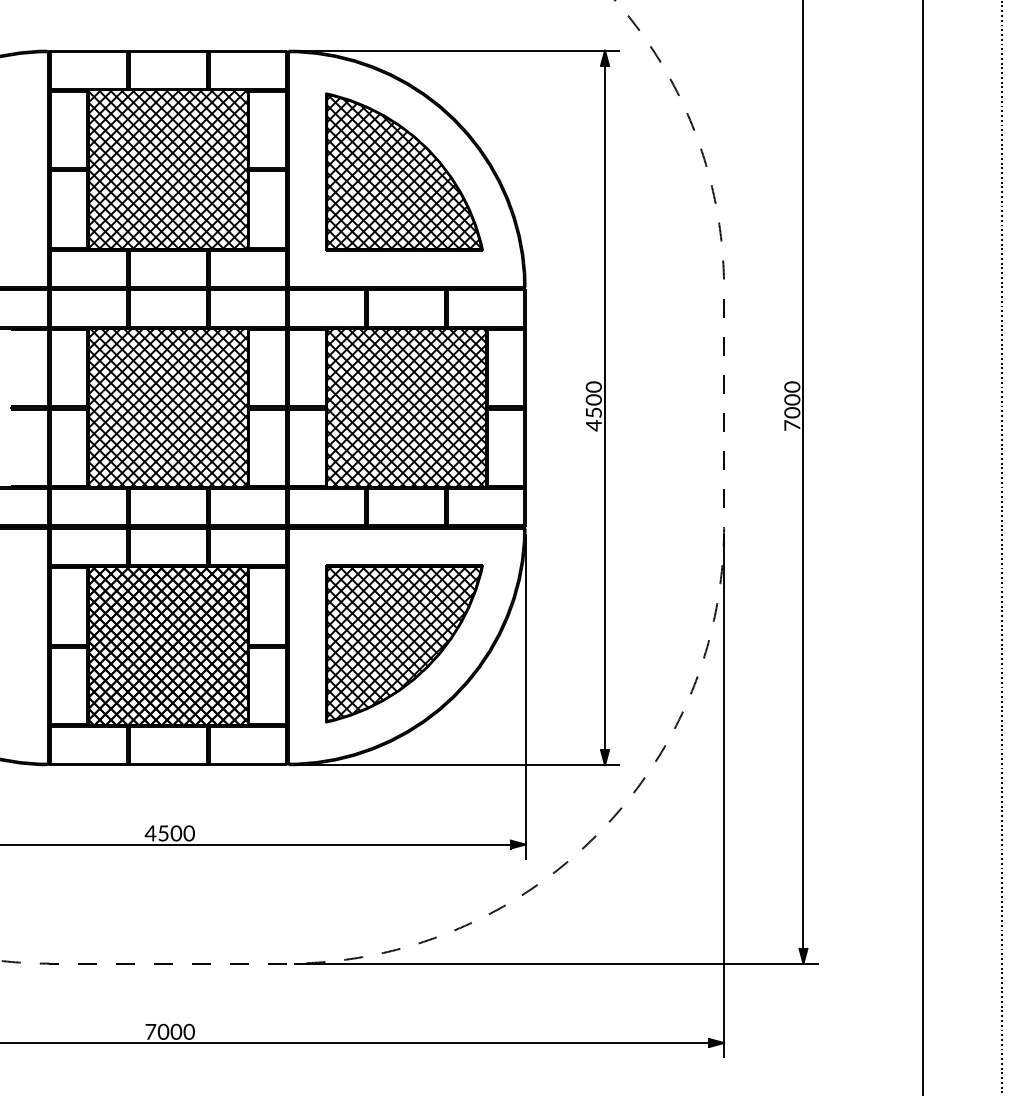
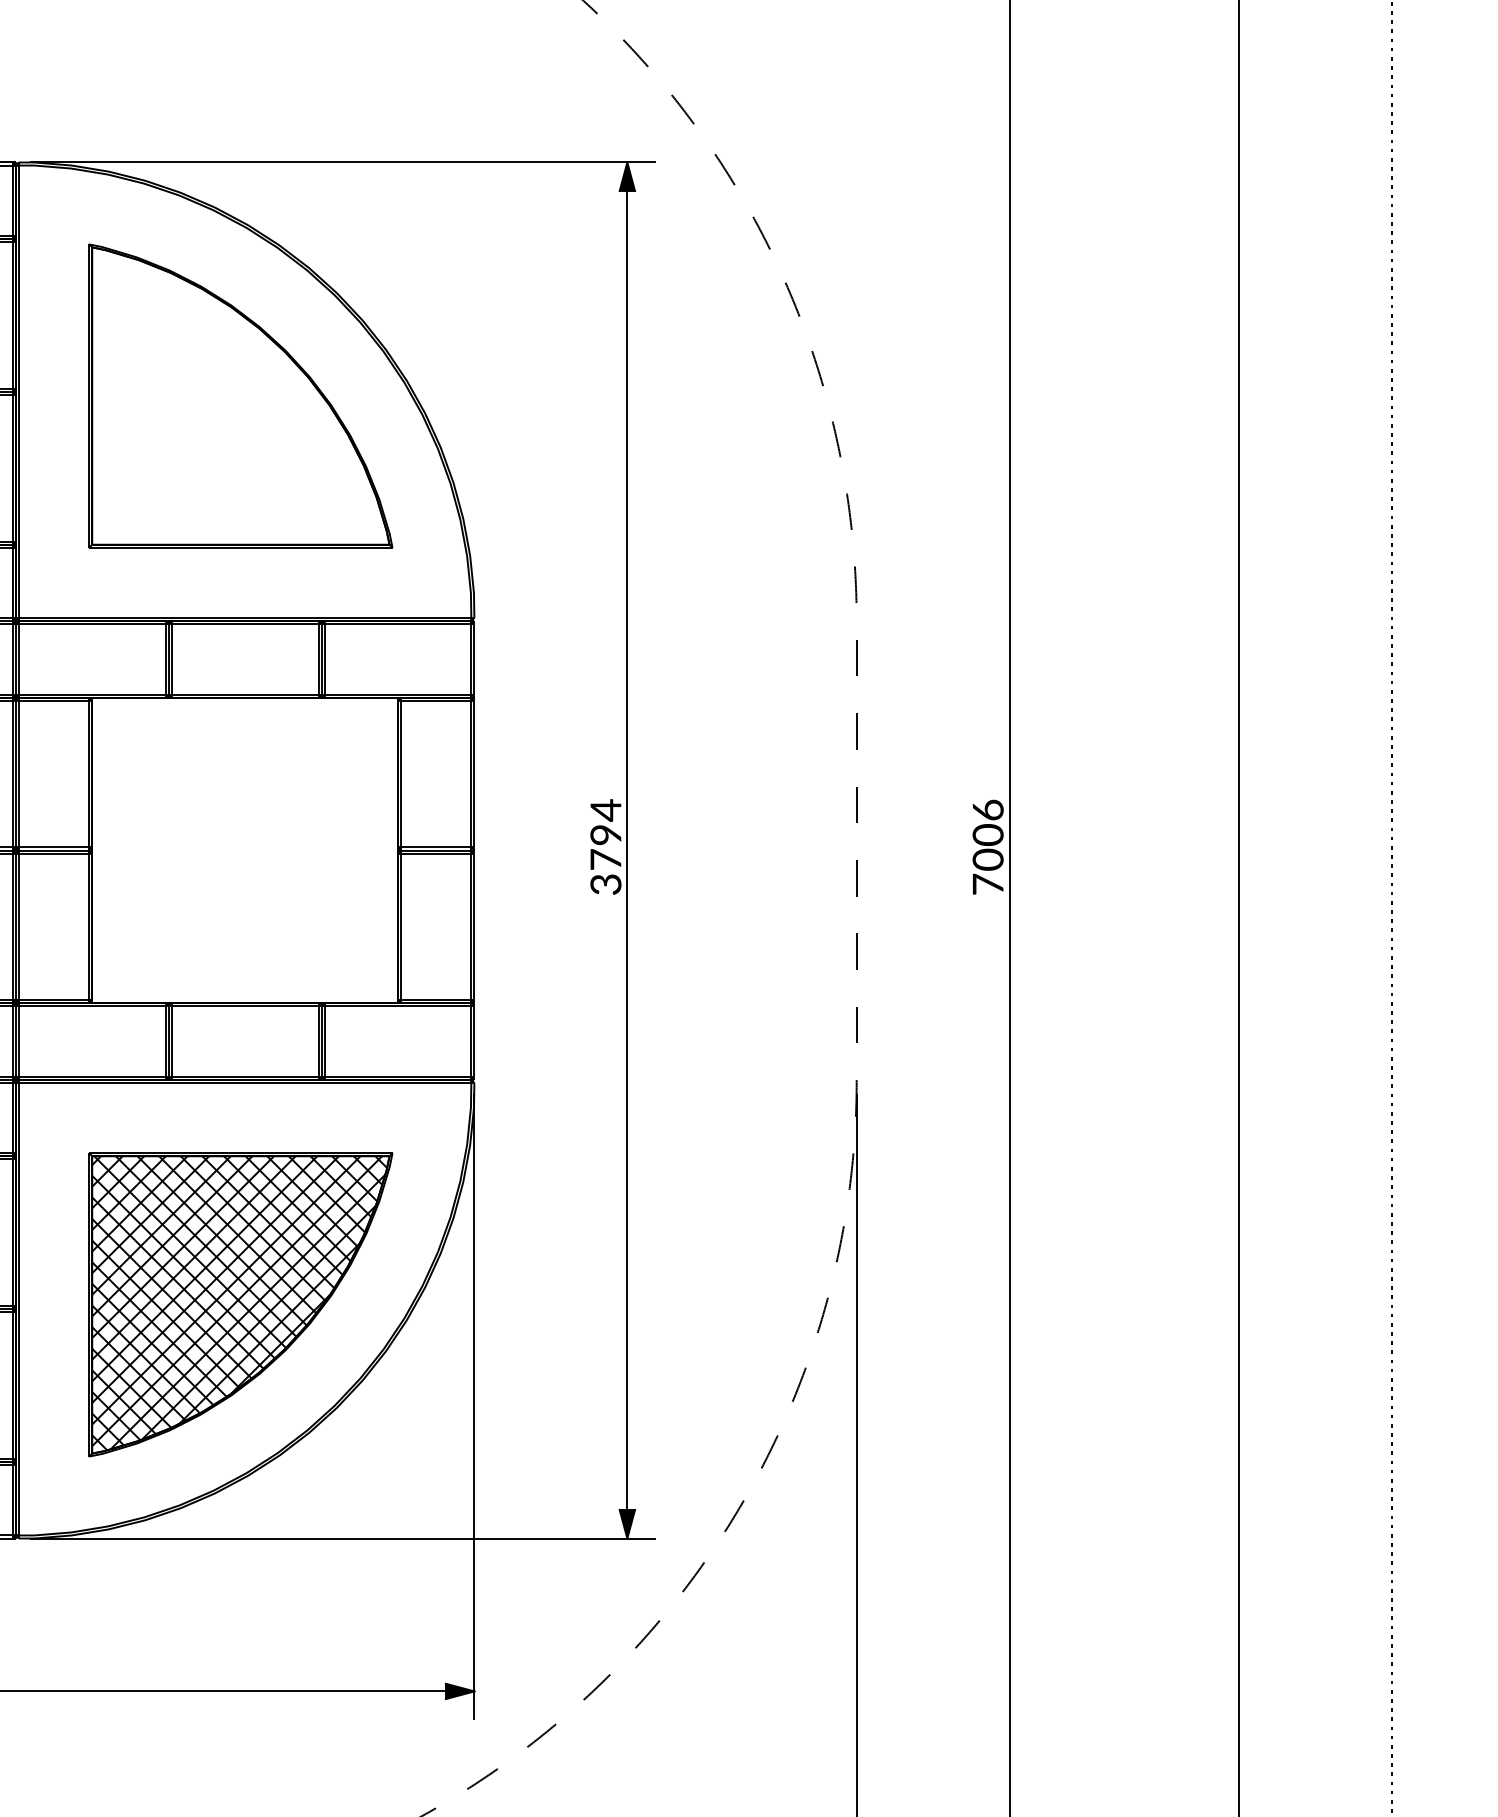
hatch: (404, 172) -> (241, 397), removed
text: (791, 386) -> (986, 809), 7000 -> 7006
text: (593, 406) -> (605, 847), 4500 -> 3794
hatch: (406, 407) -> (245, 849), removed

